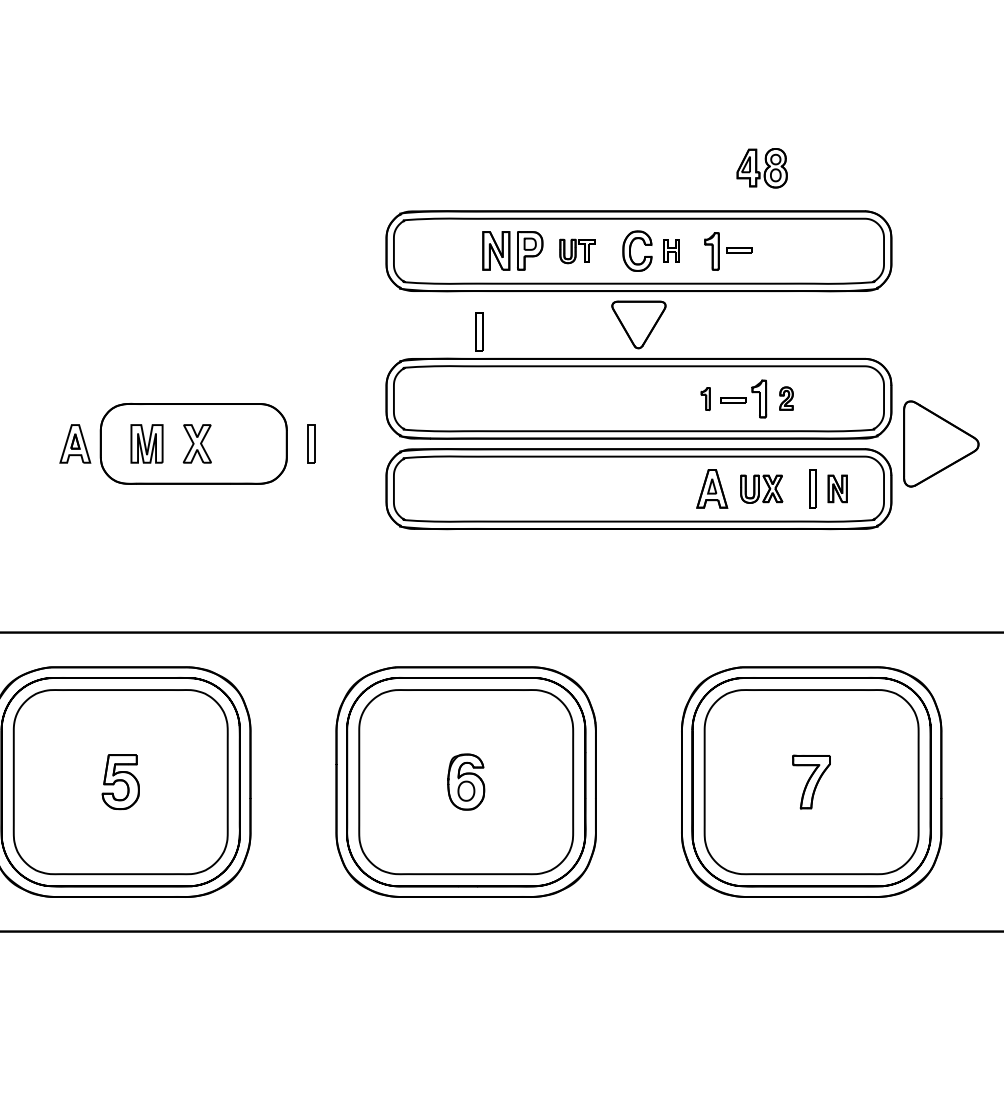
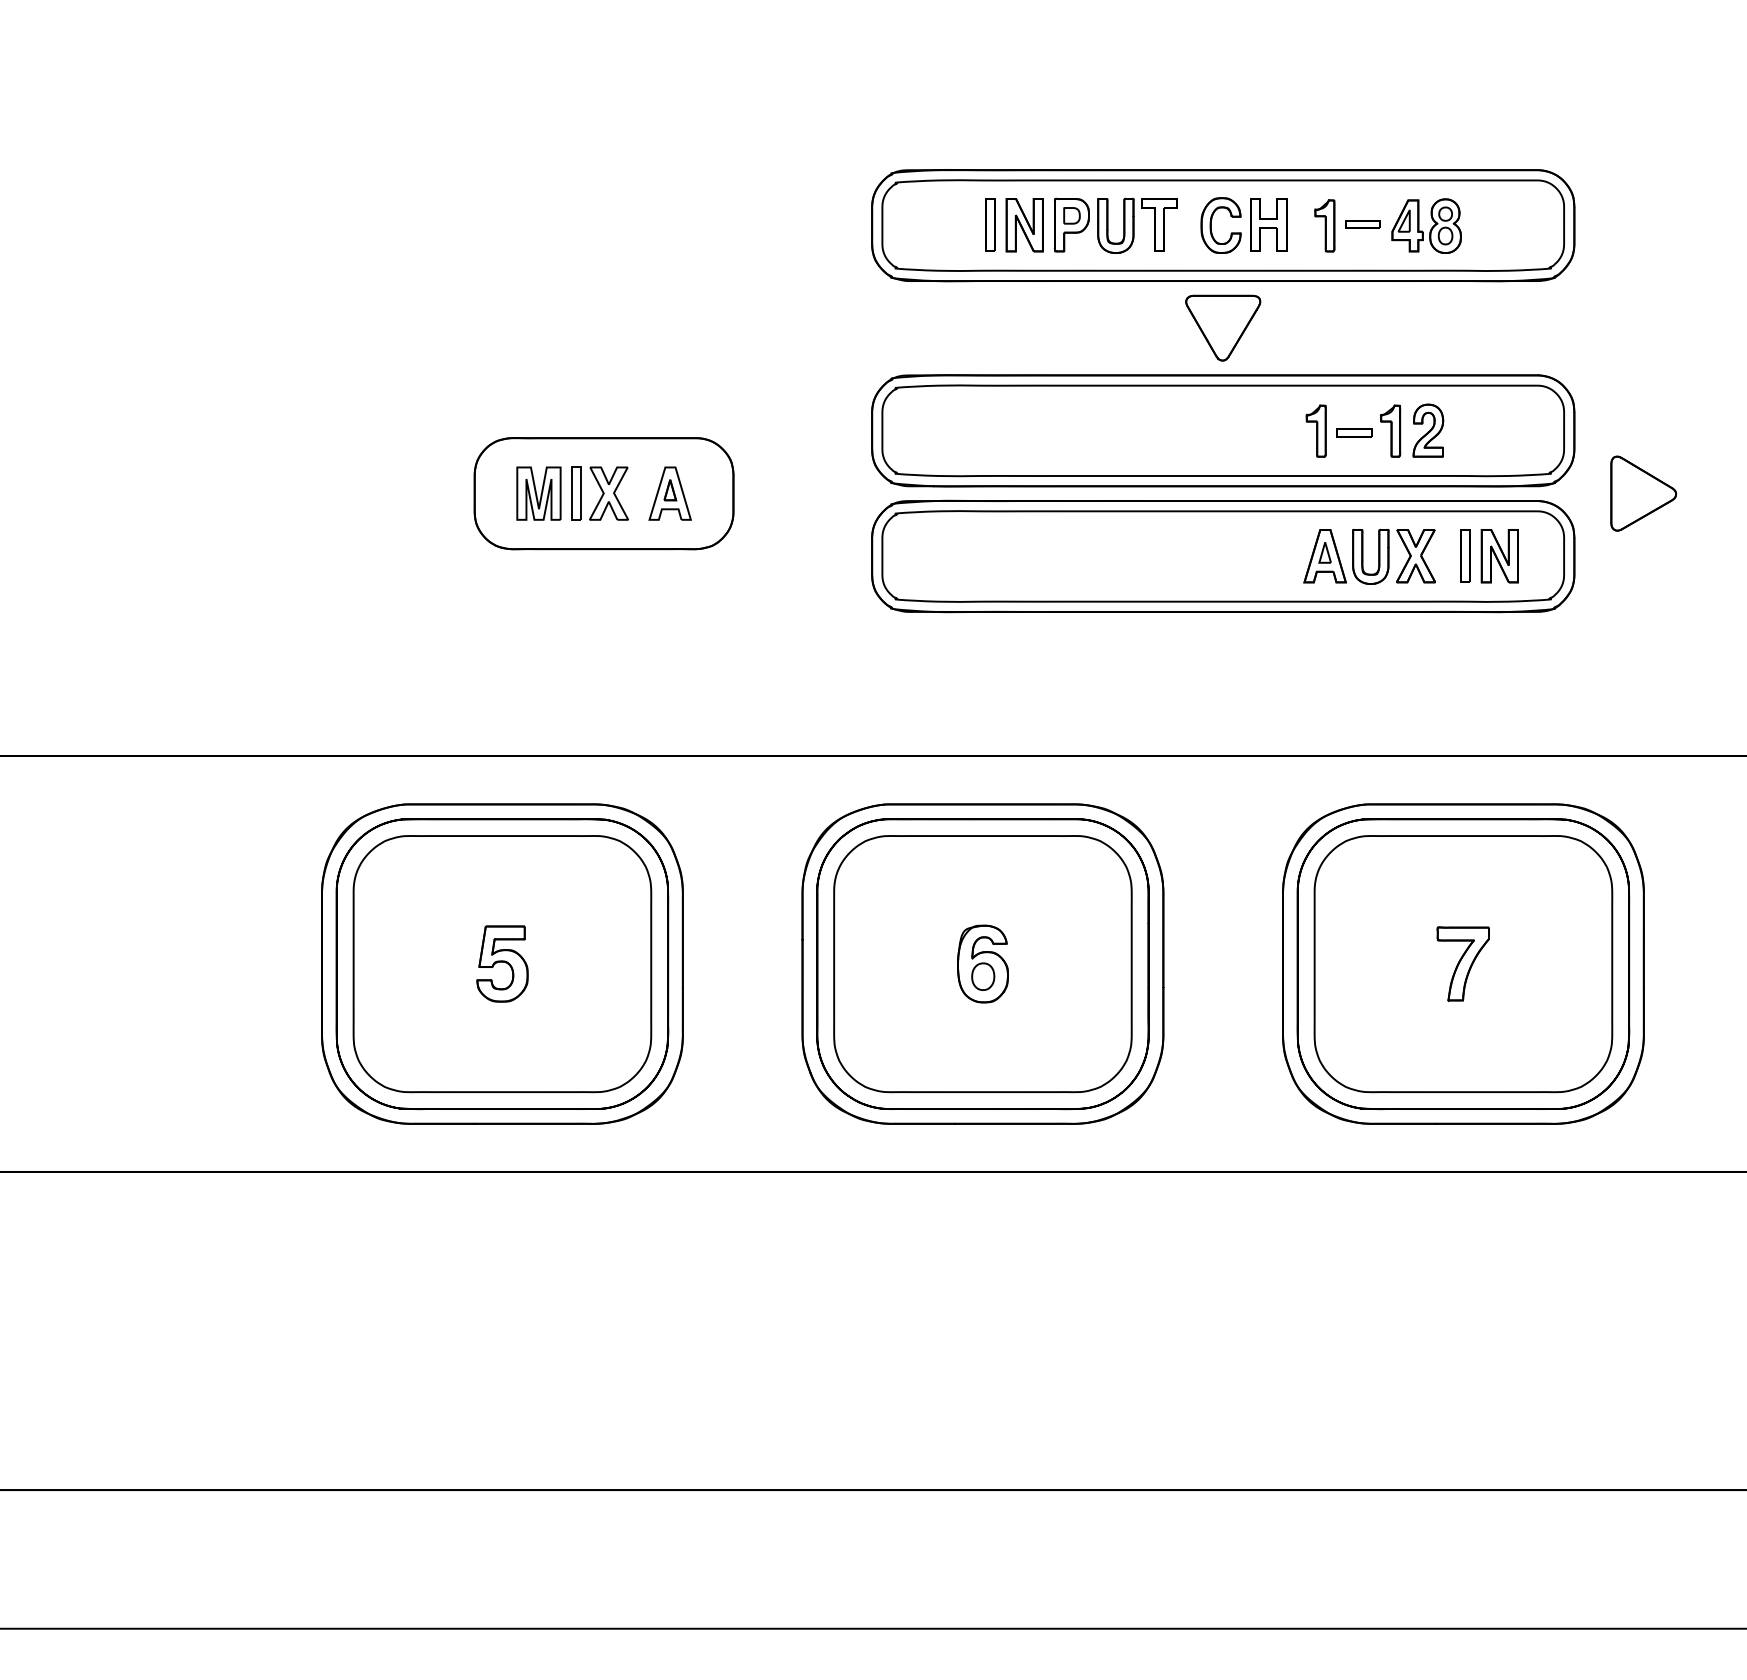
part: (762, 167) -> (1426, 225), moved
part: (671, 250) -> (1268, 224), size x1.67
part: (577, 251) -> (1137, 225), size x1.67
part: (479, 331) -> (990, 224), moved
part: (705, 398) -> (1315, 430), size x1.67
part: (786, 398) -> (1428, 430), size x1.67
part: (74, 443) -> (669, 493), moved
part: (311, 443) -> (576, 493), moved
part: (941, 443) -> (1643, 493), size x0.62
part: (761, 489) -> (1393, 556), size x1.43
part: (837, 489) -> (1499, 556), size x1.43

